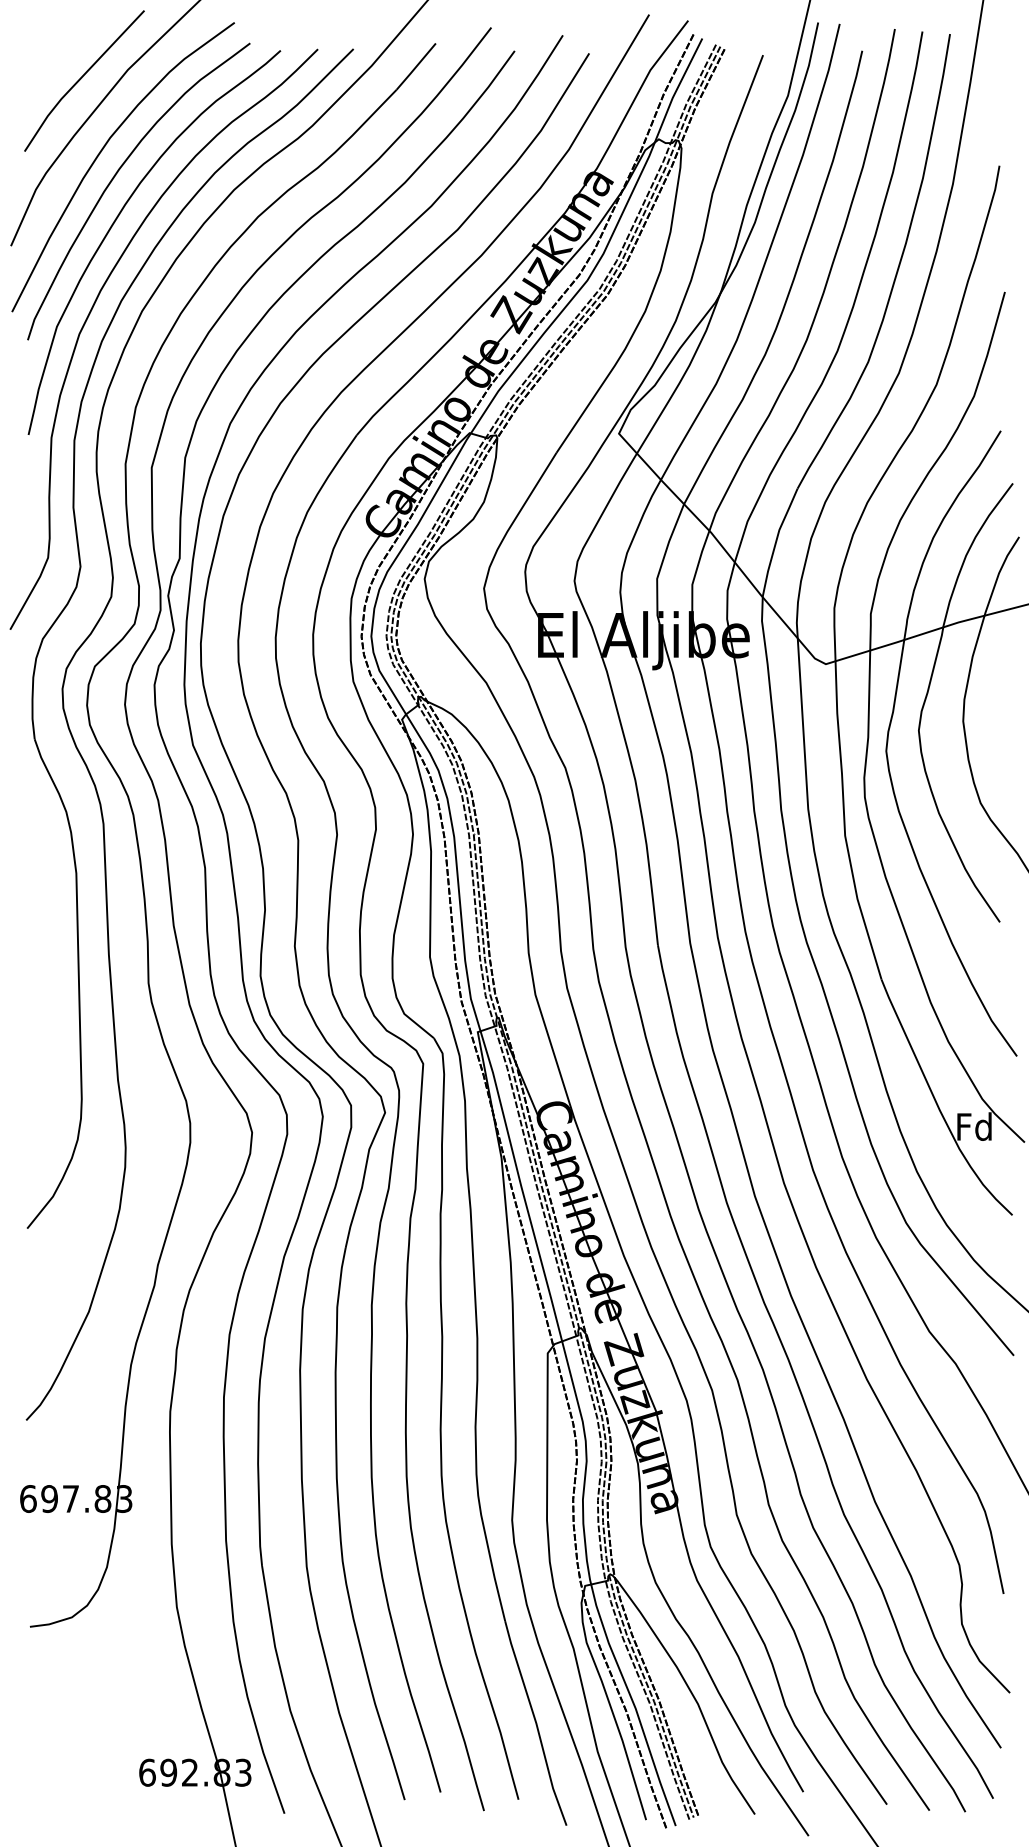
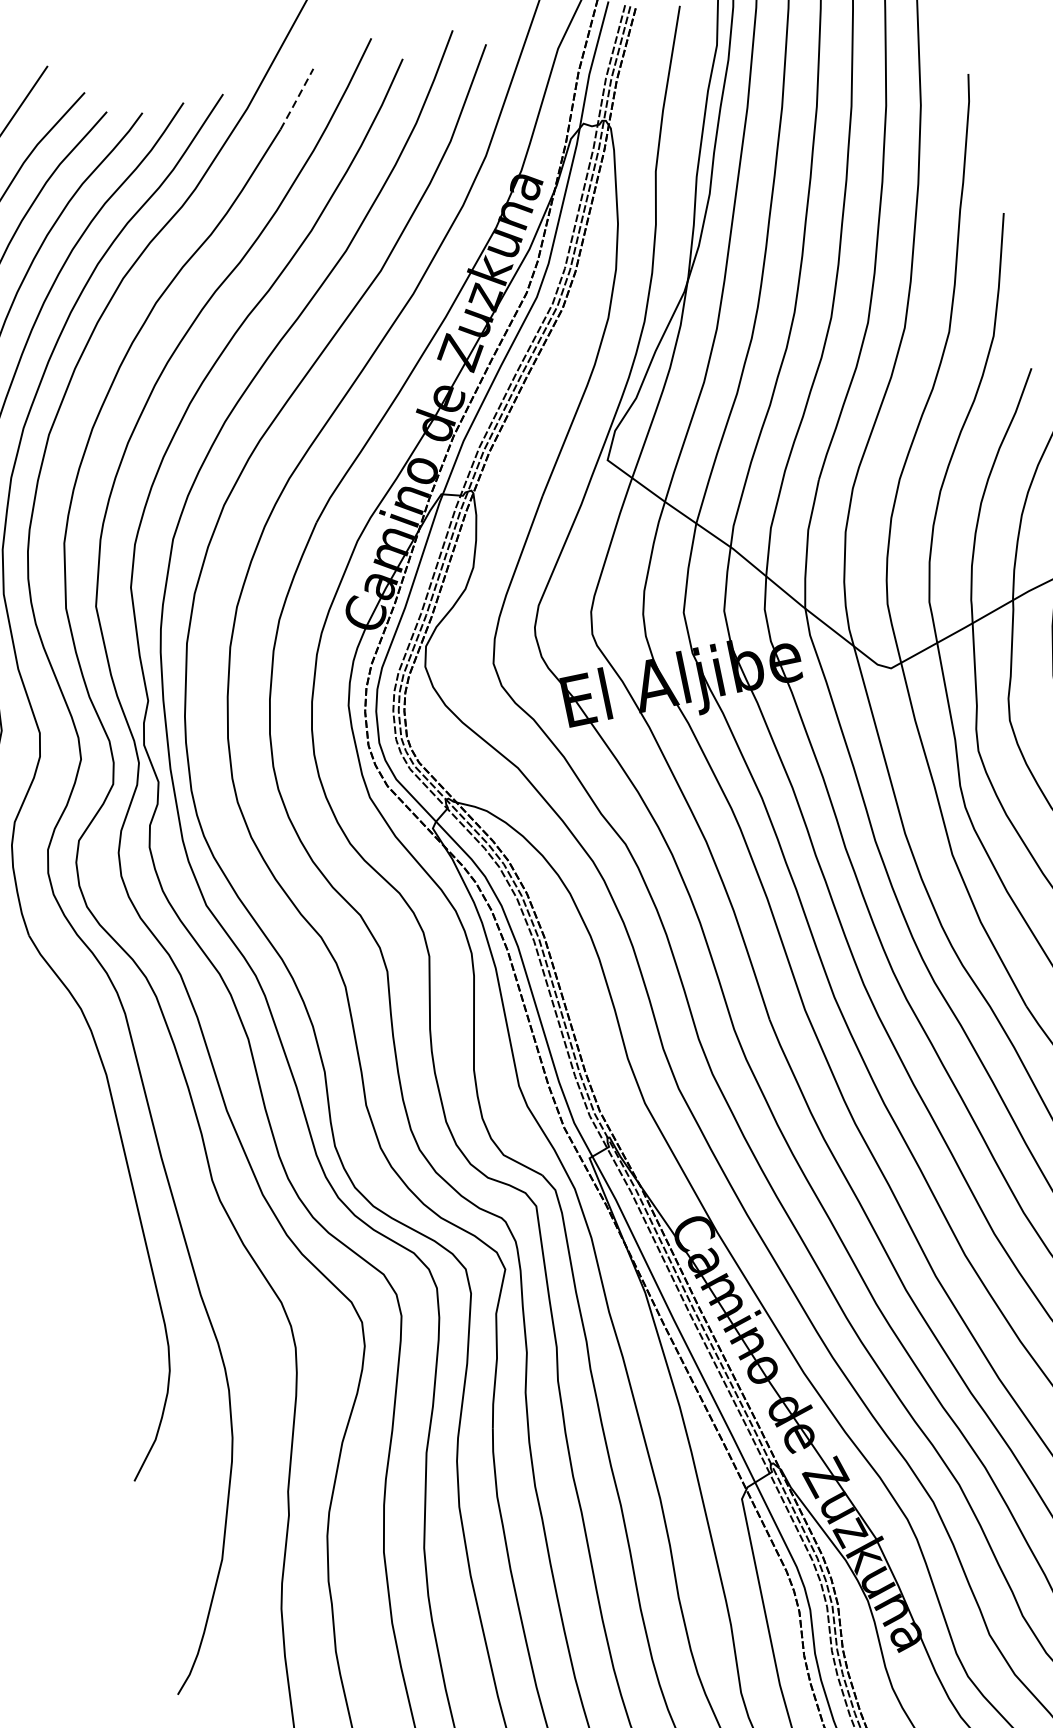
line: (416, 66) -> (297, 99), solid -> dashed

